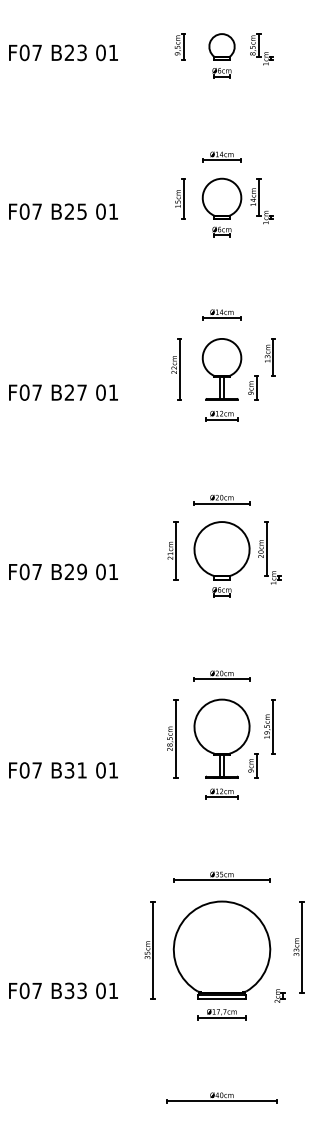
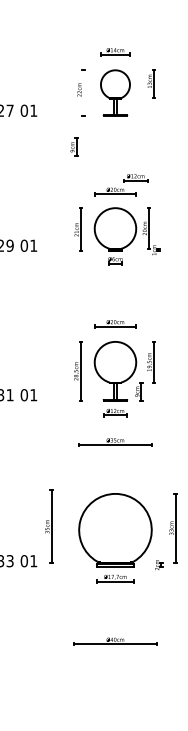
line: (179, 369) -> (83, 93), removed
part: (253, 387) -> (74, 146), moved
part: (221, 416) -> (135, 178), moved
part: (221, 876) -> (115, 441), moved
part: (149, 950) -> (48, 526), moved

